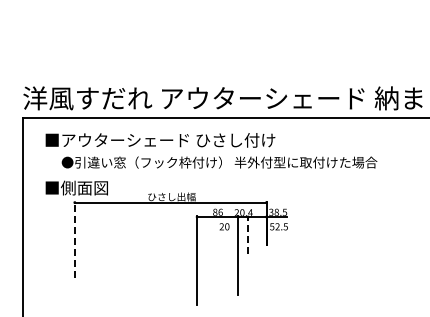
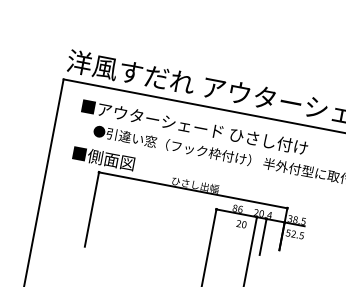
line: (248, 235) -> (263, 237), dashed -> solid
line: (74, 239) -> (91, 208), dashed -> solid

